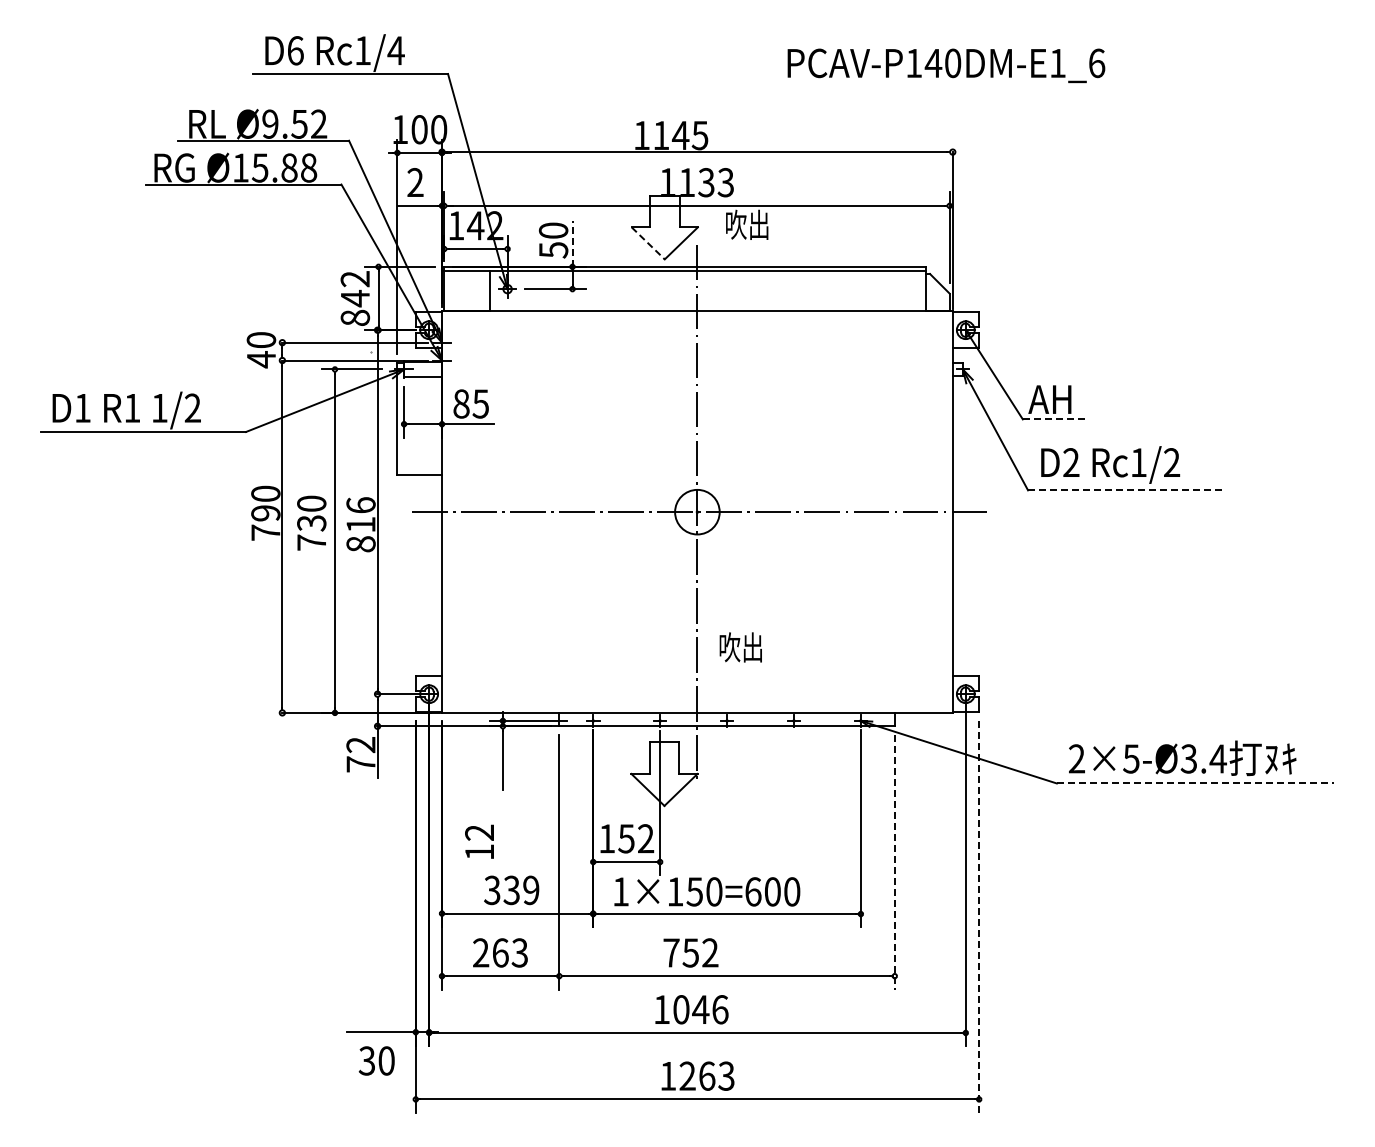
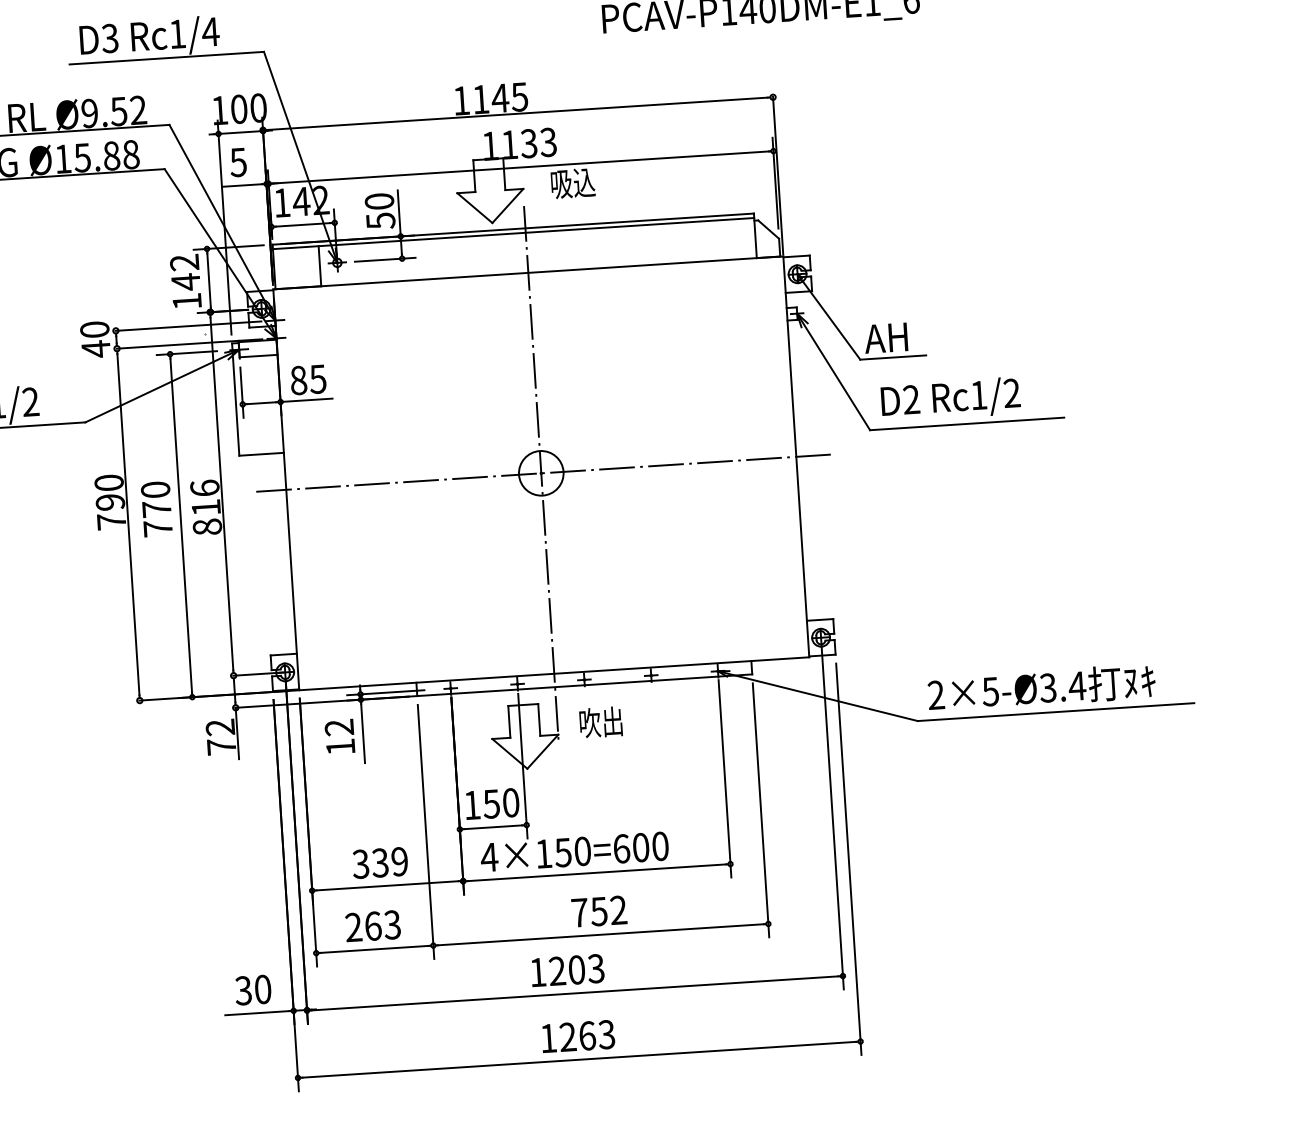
text: (295, 50) -> (110, 38), D6 -> D3
text: (415, 182) -> (238, 162), 2 -> 5
text: (747, 224) -> (572, 182), 吹出 -> 吸込
line: (572, 243) -> (399, 213), dashed -> solid
line: (648, 243) -> (475, 208), dashed -> solid
text: (355, 317) -> (187, 301), 842 -> 142
line: (1055, 419) -> (892, 357), dashed -> solid
line: (1125, 490) -> (967, 424), dashed -> solid
text: (311, 523) -> (156, 509), 730 -> 770
text: (740, 647) -> (600, 722), moved
line: (1195, 783) -> (1056, 712), dashed -> solid
text: (646, 838) -> (511, 802), 152 -> 150
text: (479, 841) -> (339, 736), moved
line: (894, 862) -> (760, 810), dashed -> solid
text: (620, 891) -> (489, 857), 1×150=600 -> 4×150=600
line: (979, 916) -> (849, 858), dashed -> solid
text: (690, 952) -> (598, 911), moved
text: (700, 1009) -> (576, 969), 1046 -> 1203
text: (376, 1060) -> (252, 989), moved

